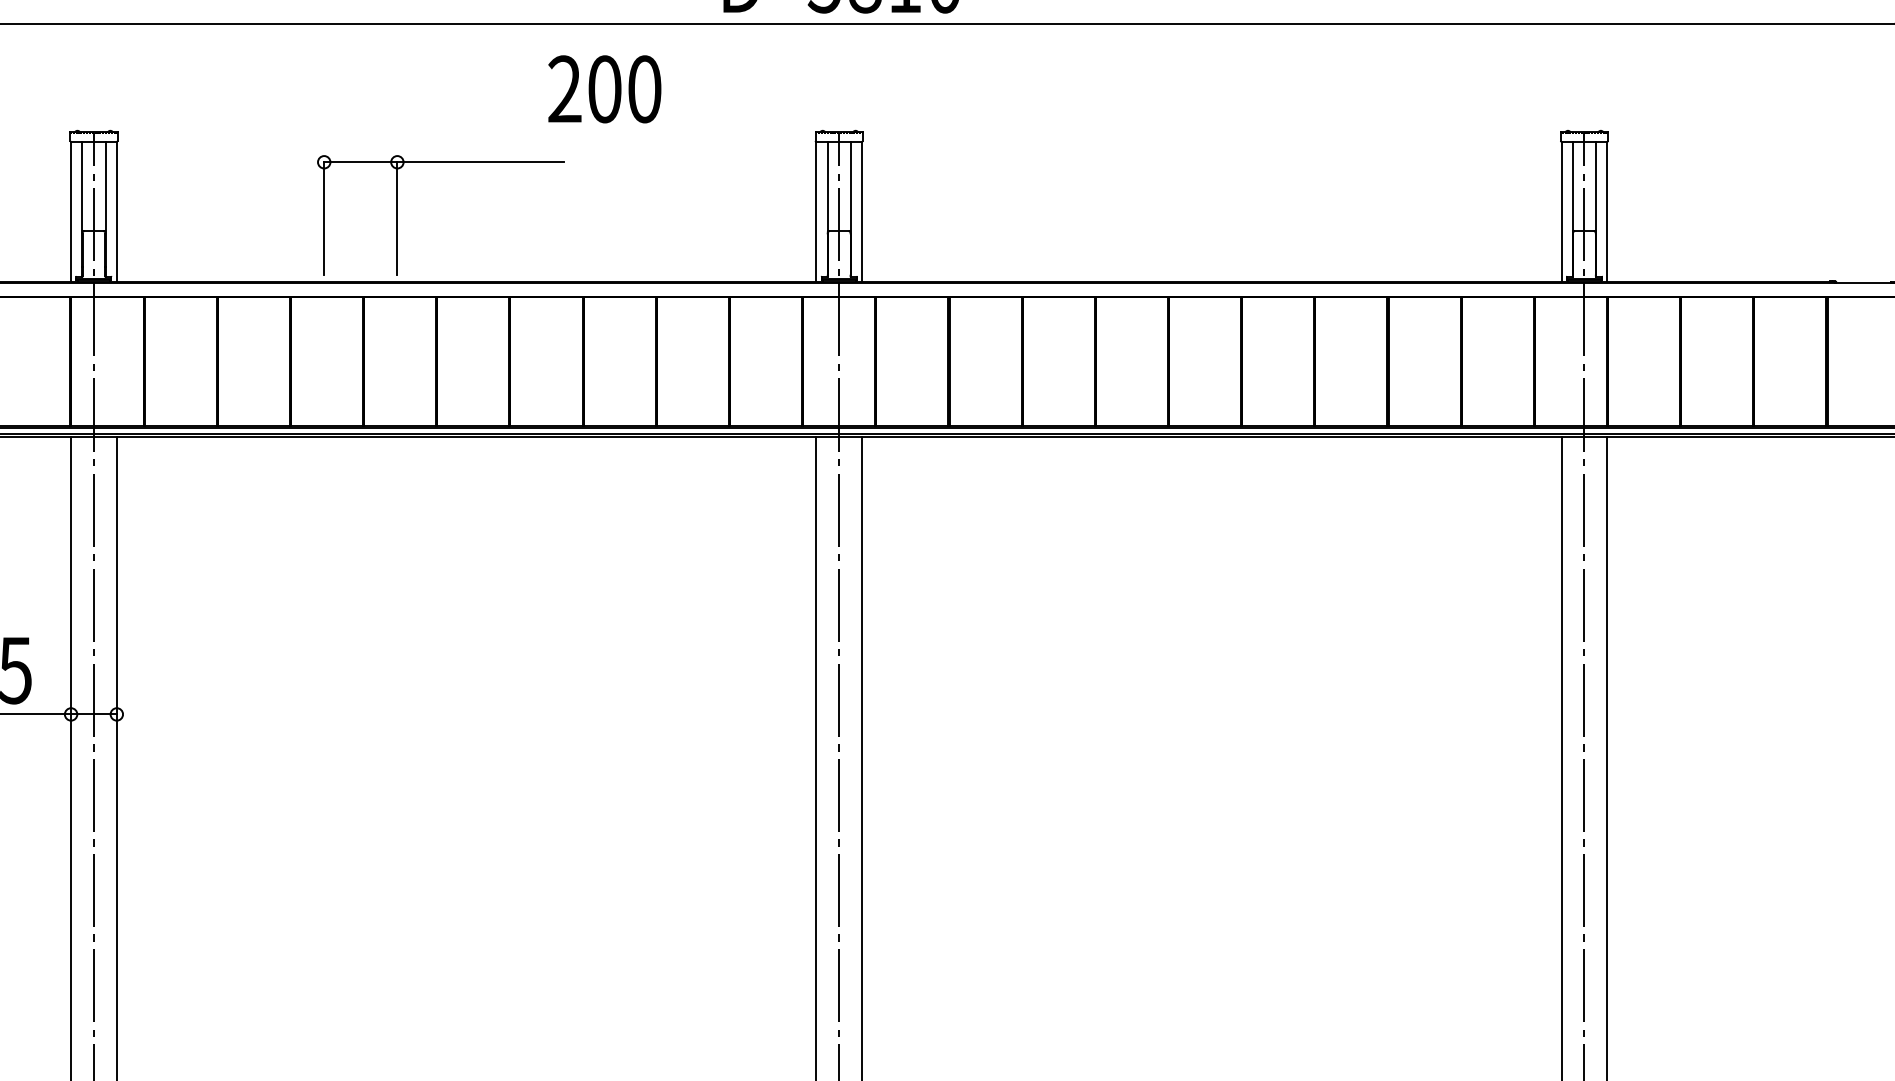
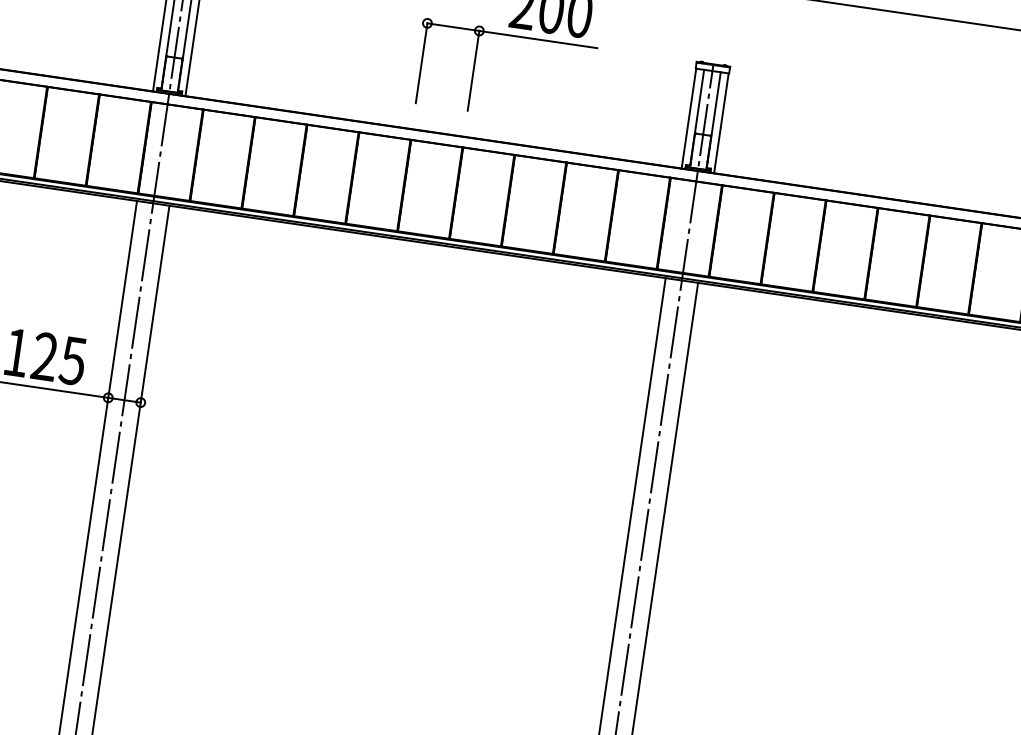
part: (397, 215) -> (473, 68), moved

